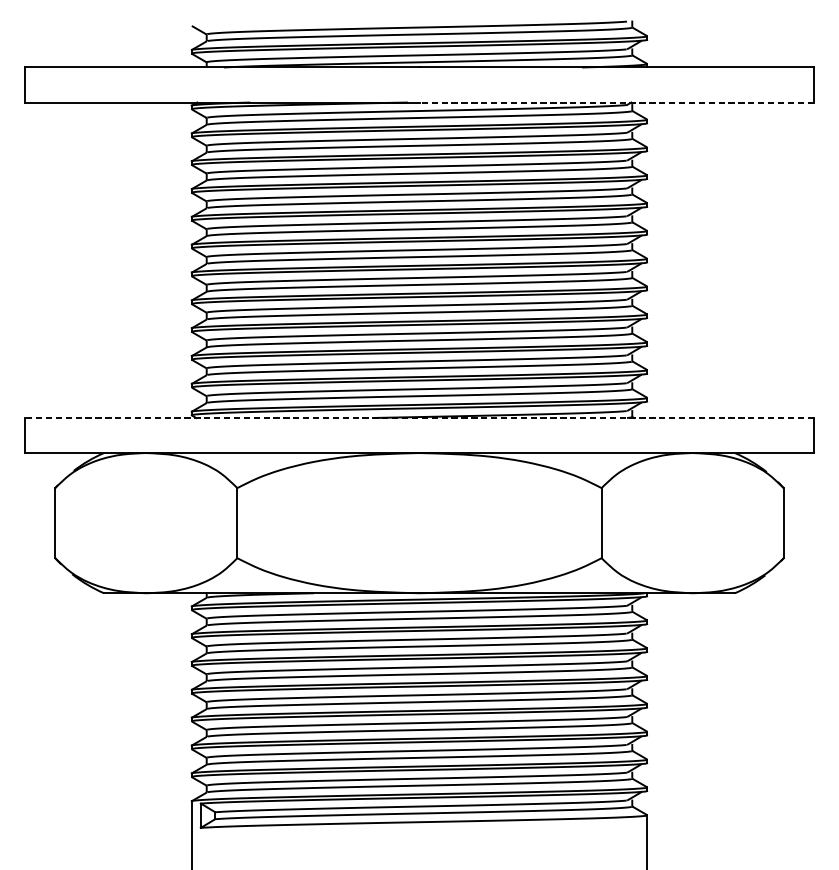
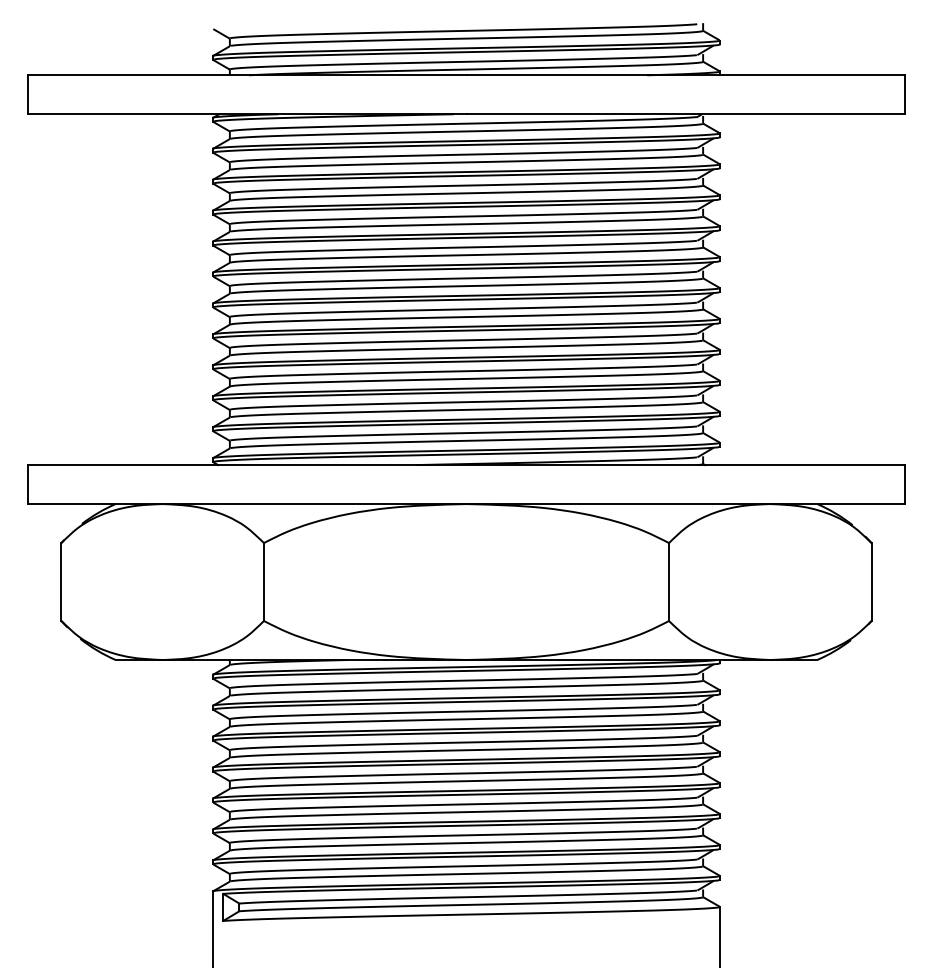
line: (616, 102) -> (685, 114), dashed -> solid
line: (419, 418) -> (466, 465), dashed -> solid

